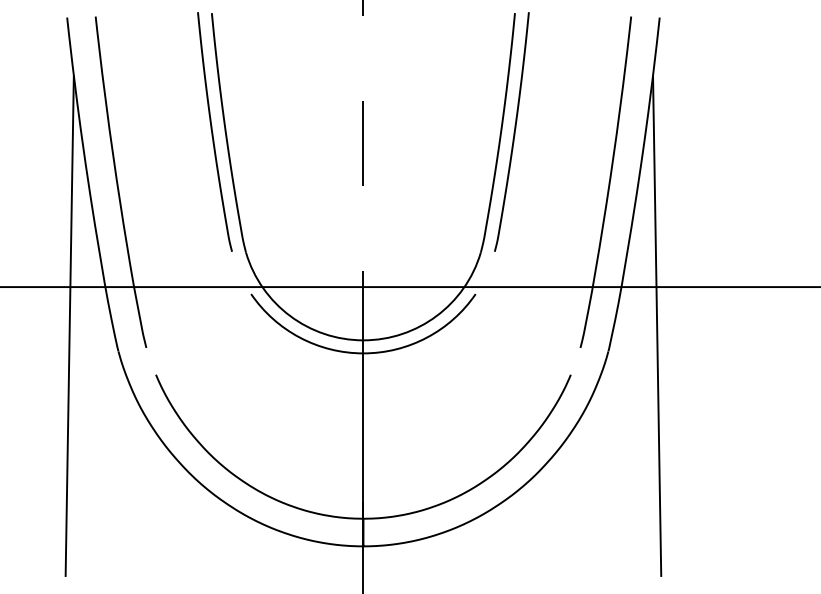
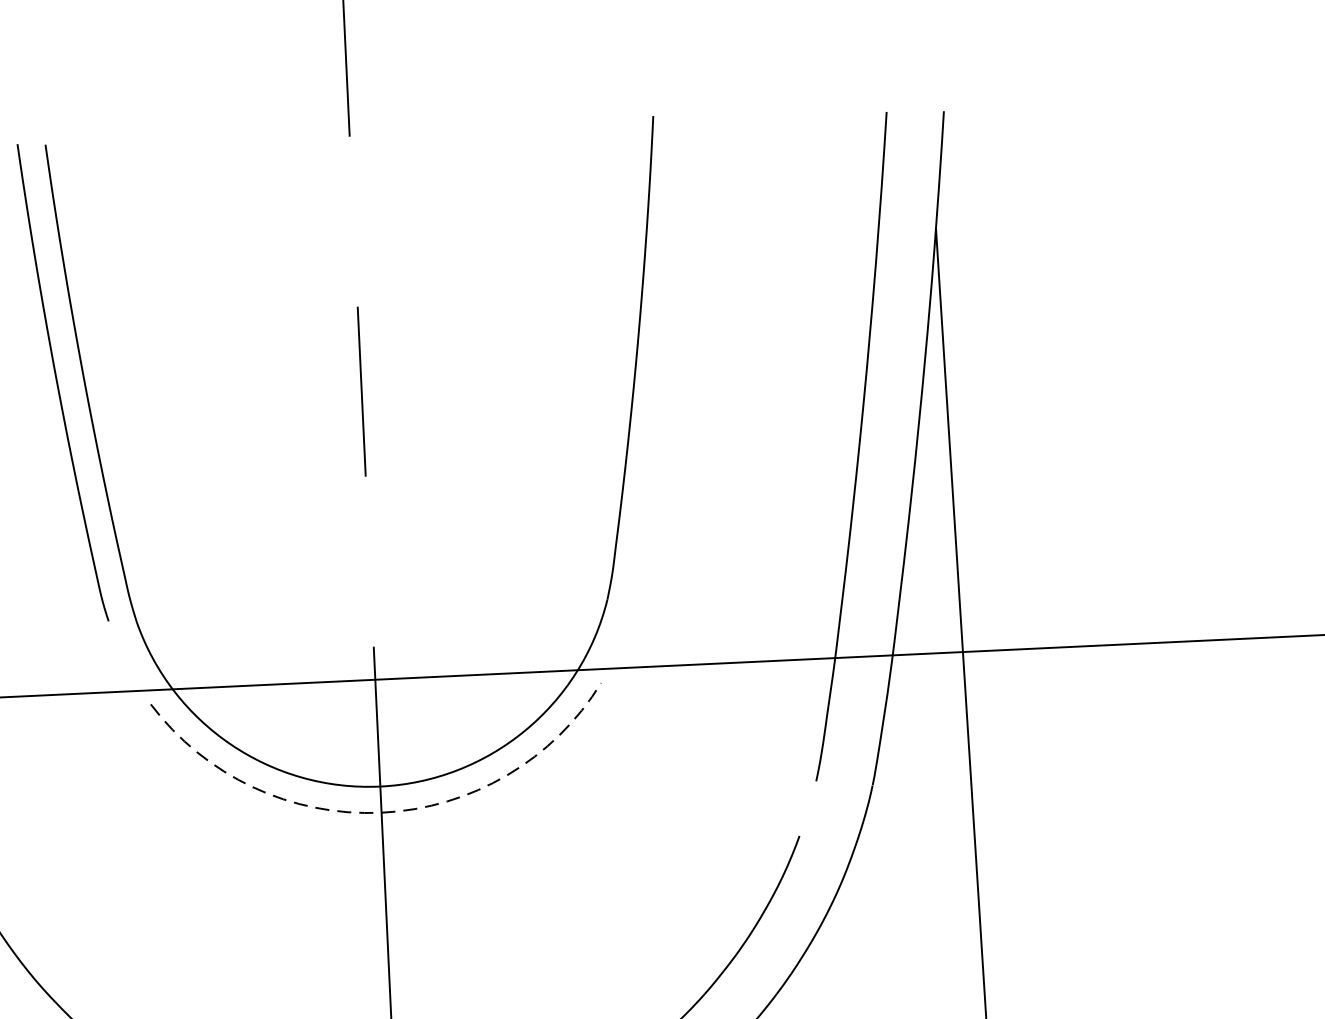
curve: (513, 131) -> (661, 353), removed
arc: (363, 353) -> (381, 812), solid -> dashed

